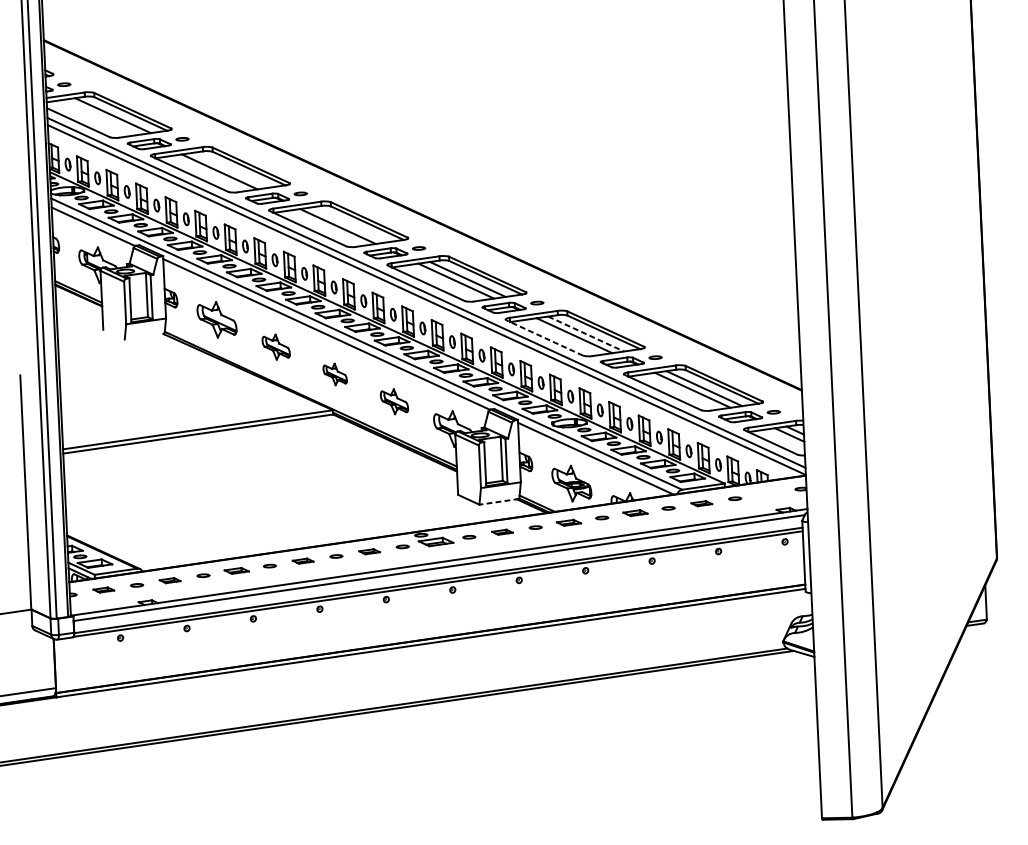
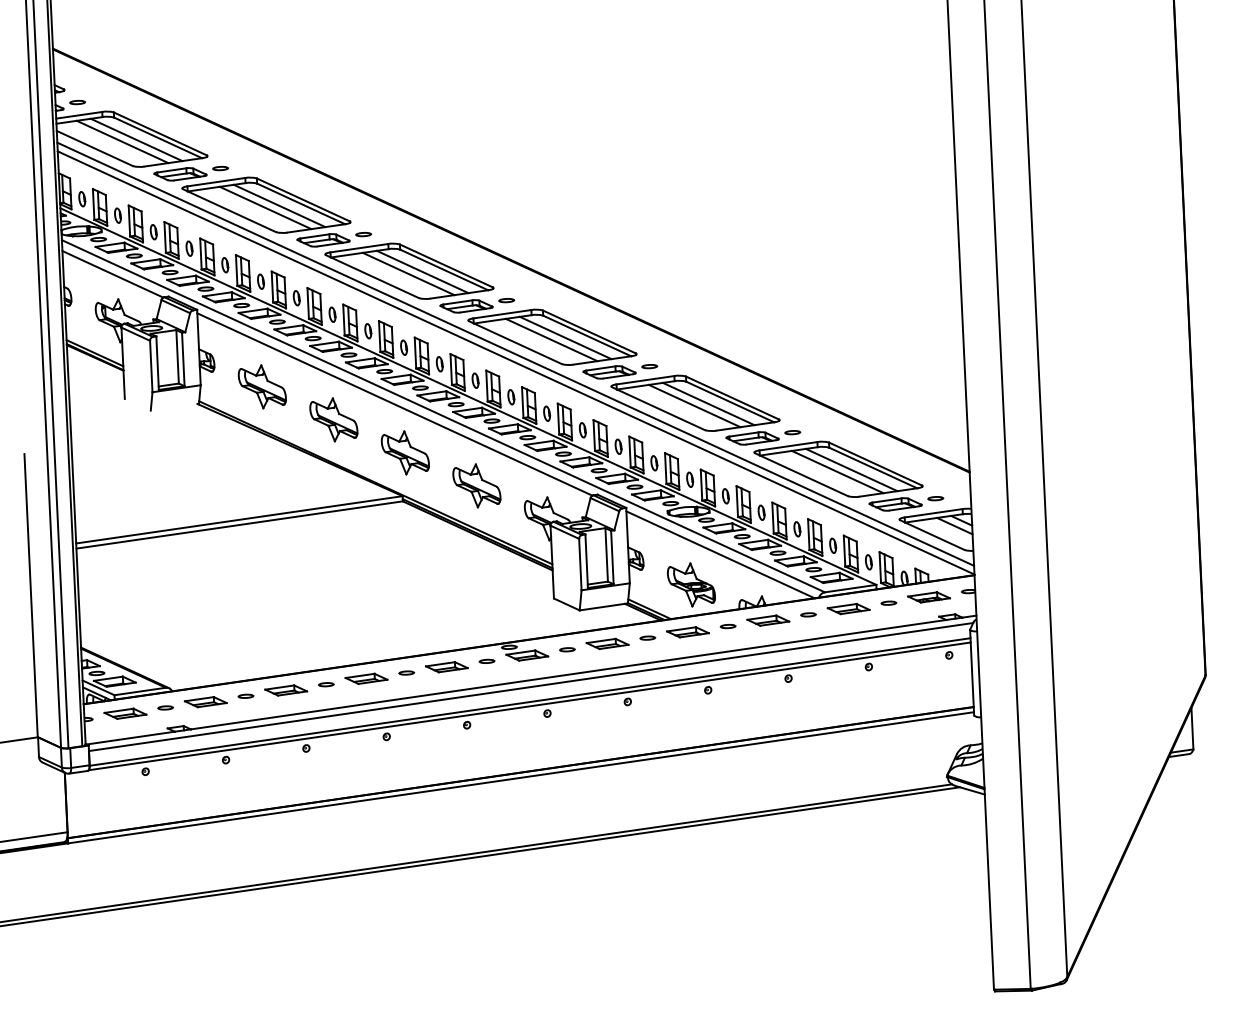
line: (101, 116) -> (122, 141), added
line: (231, 169) -> (279, 205), added
line: (349, 224) -> (422, 271), added
line: (586, 334) -> (709, 404), dashed -> solid
line: (544, 337) -> (658, 408), dashed -> solid
part: (275, 346) -> (333, 419), size x1.43
part: (334, 374) -> (404, 452), size x1.67
part: (394, 401) -> (476, 485), size x1.43
part: (767, 494) -> (928, 597), added
line: (499, 501) -> (603, 606), dashed -> solid
part: (701, 503) -> (848, 609), size x1.67
part: (635, 513) -> (768, 620), size x1.43
part: (568, 522) -> (687, 632), size x1.43
part: (502, 532) -> (607, 643), size x1.67
part: (369, 551) -> (446, 667), size x1.67
part: (303, 561) -> (366, 678), size x1.67
part: (236, 570) -> (286, 690), size x1.43
part: (170, 580) -> (205, 702), size x1.67
part: (103, 589) -> (125, 713), size x1.67

